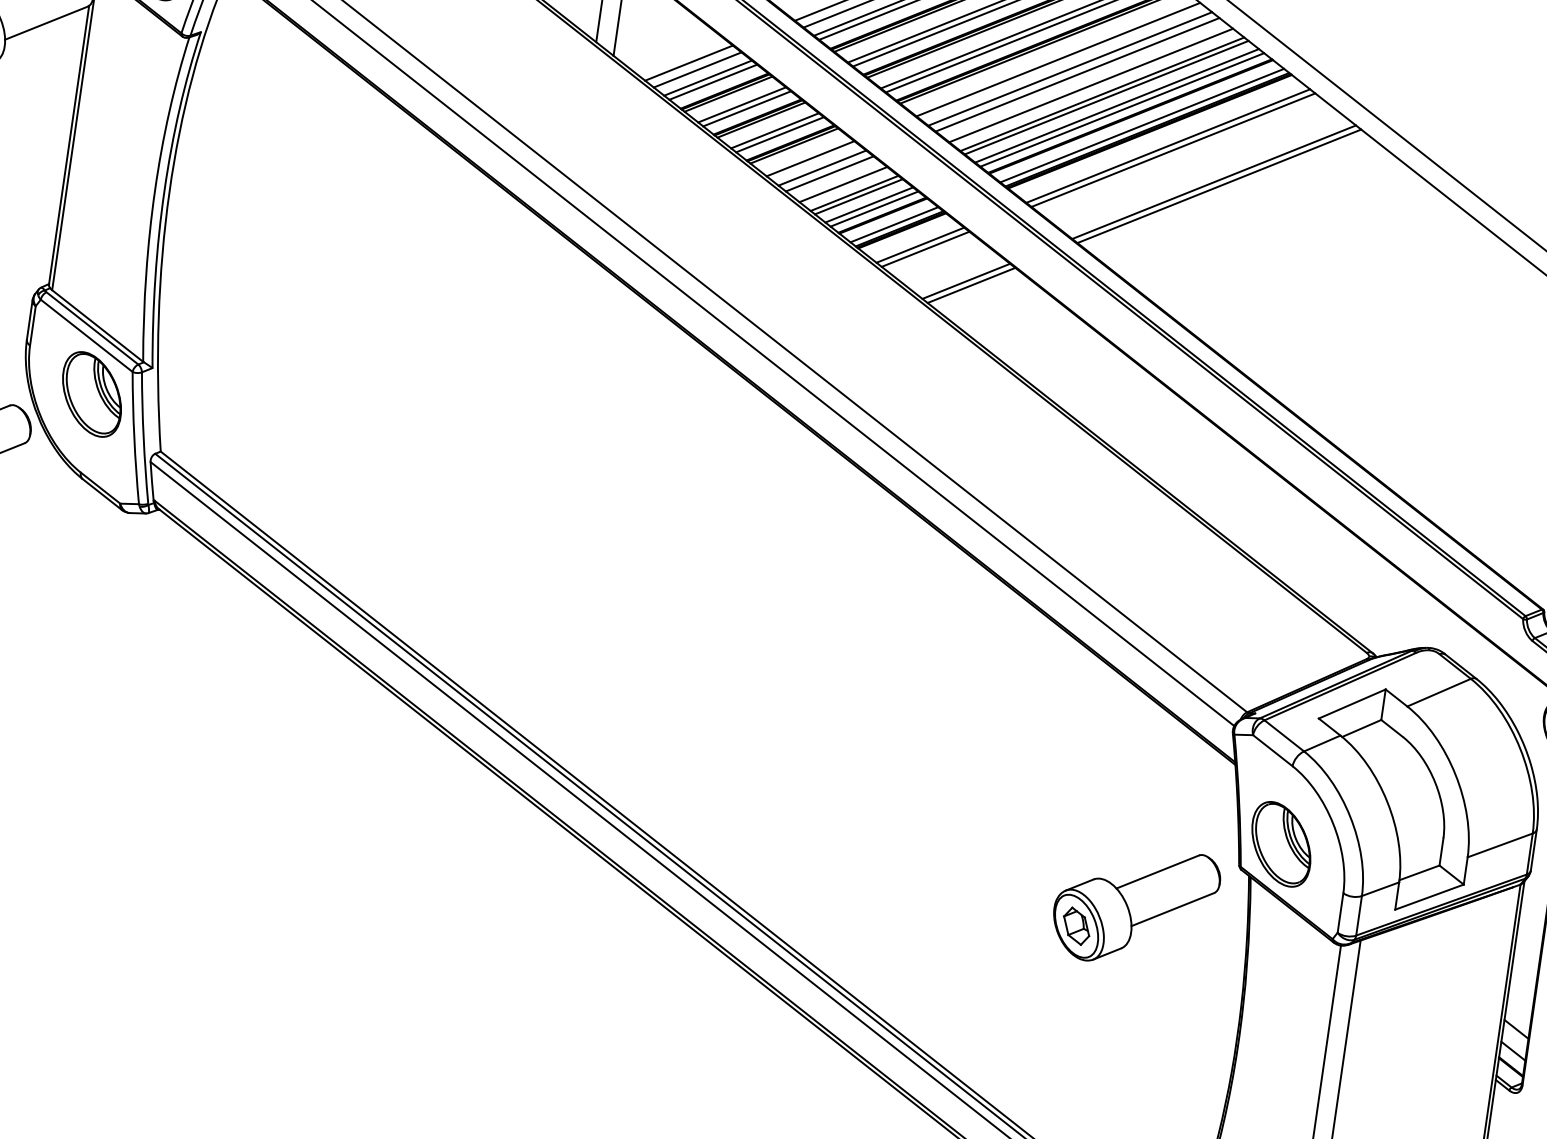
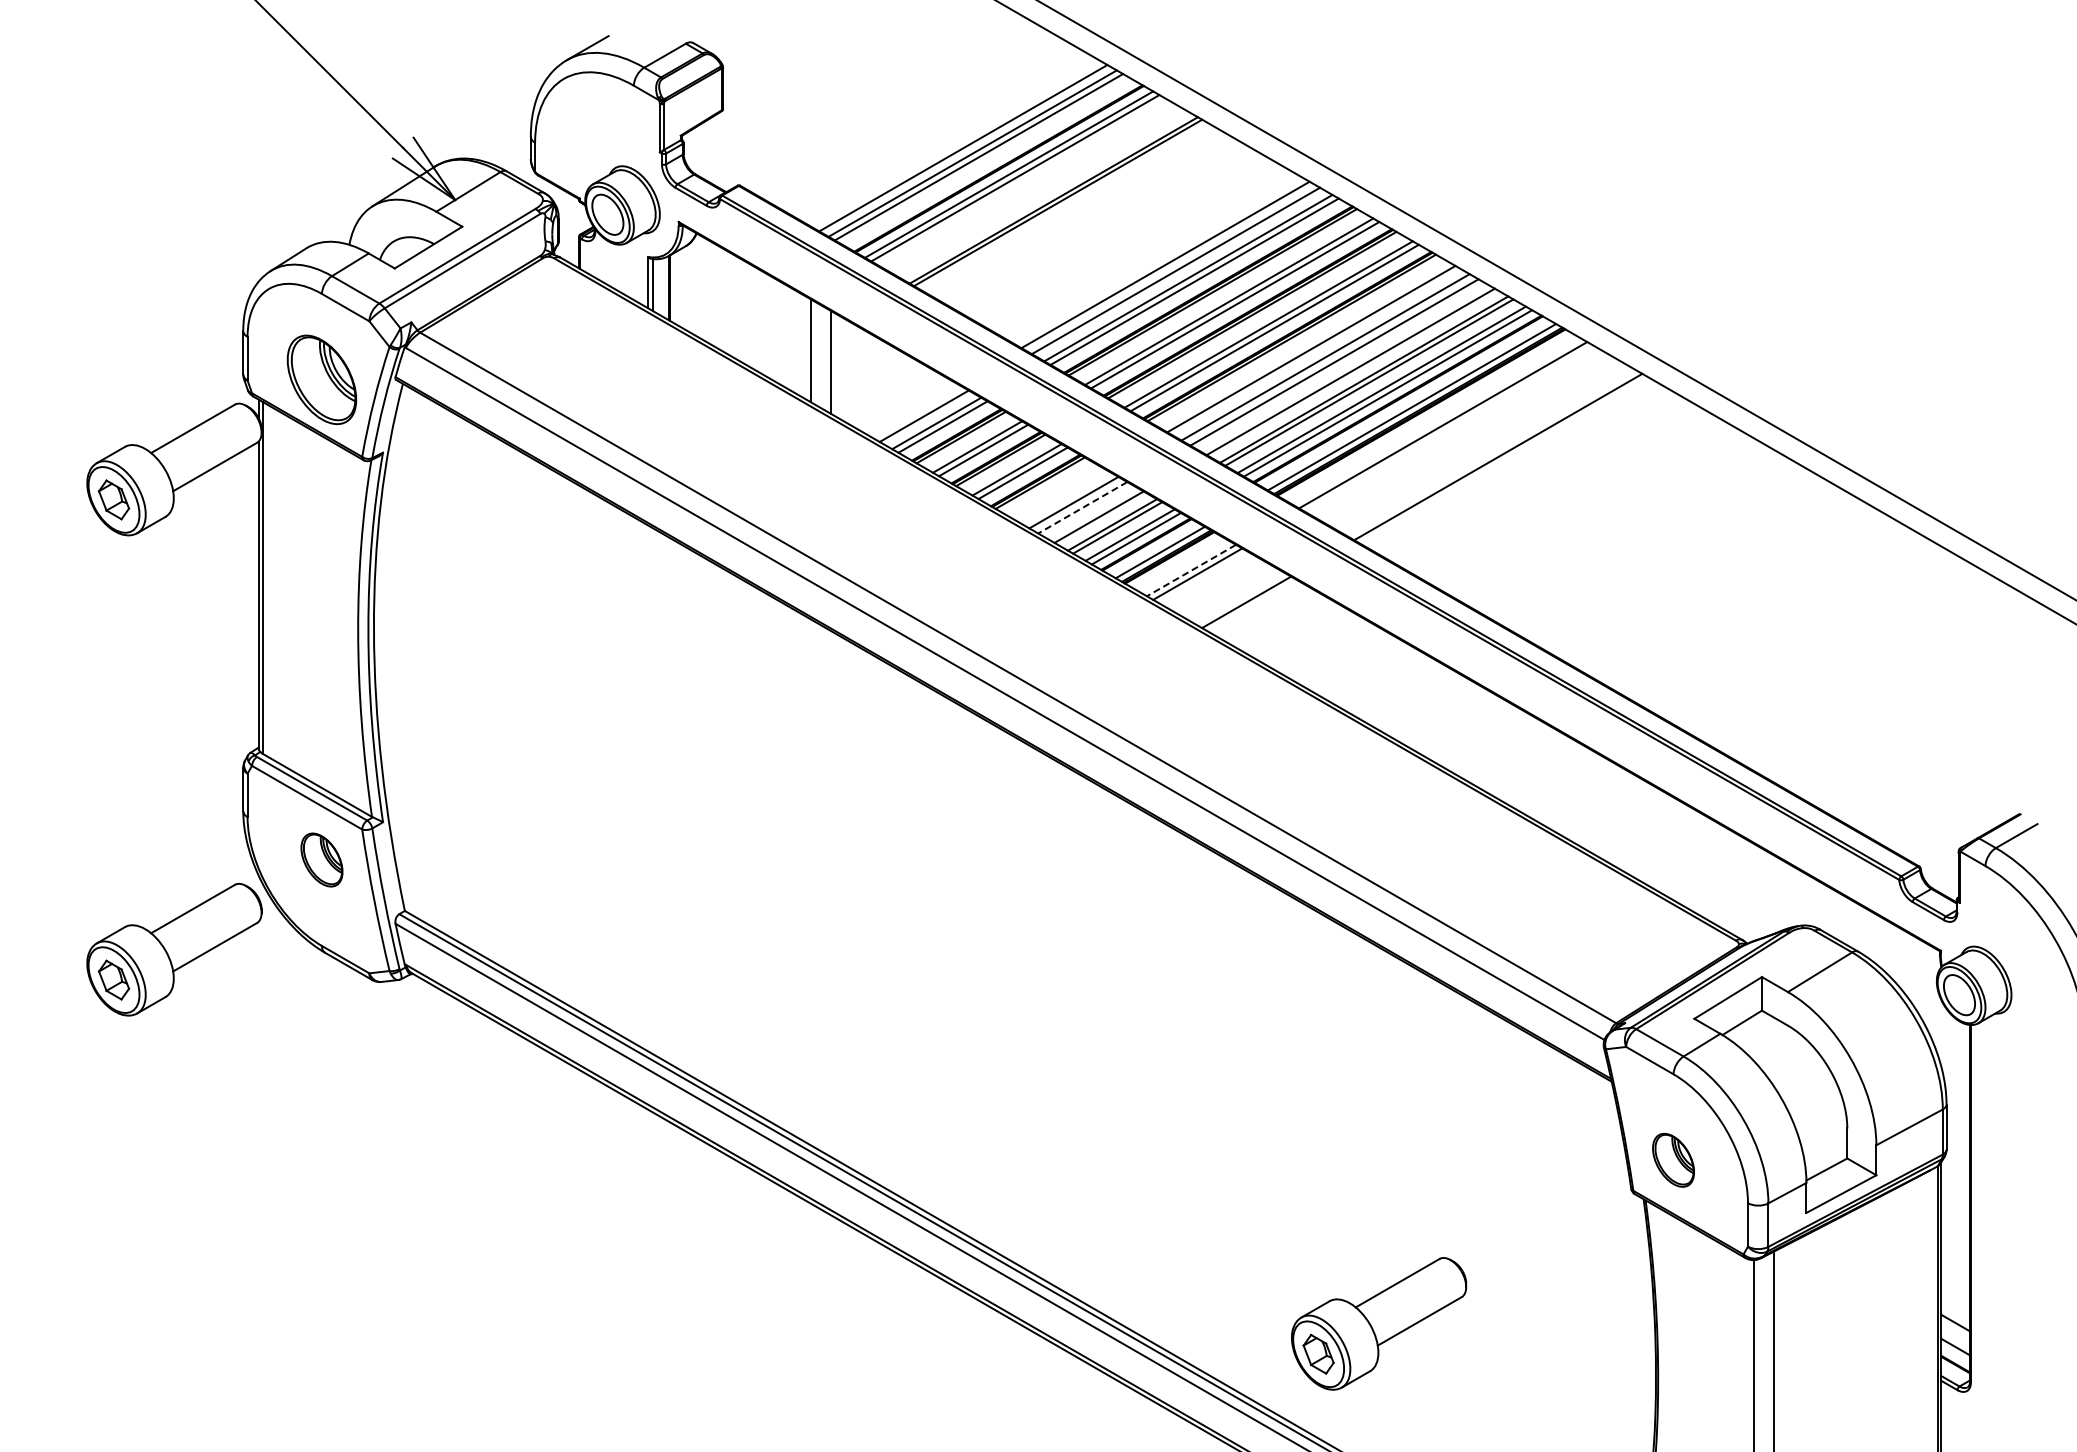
line: (688, 62) -> (913, 409), removed
line: (1173, 149) -> (1449, 428), removed
line: (810, 158) -> (1059, 494), removed
line: (829, 174) -> (1082, 508), solid -> dashed
line: (1219, 186) -> (1504, 460), removed
line: (920, 245) -> (1191, 570), solid -> dashed
line: (971, 284) -> (1252, 605), removed
part: (91, 393) -> (321, 859), size x0.6
part: (1281, 844) -> (1673, 1160), size x0.6
part: (1135, 906) -> (1379, 1323), moved

